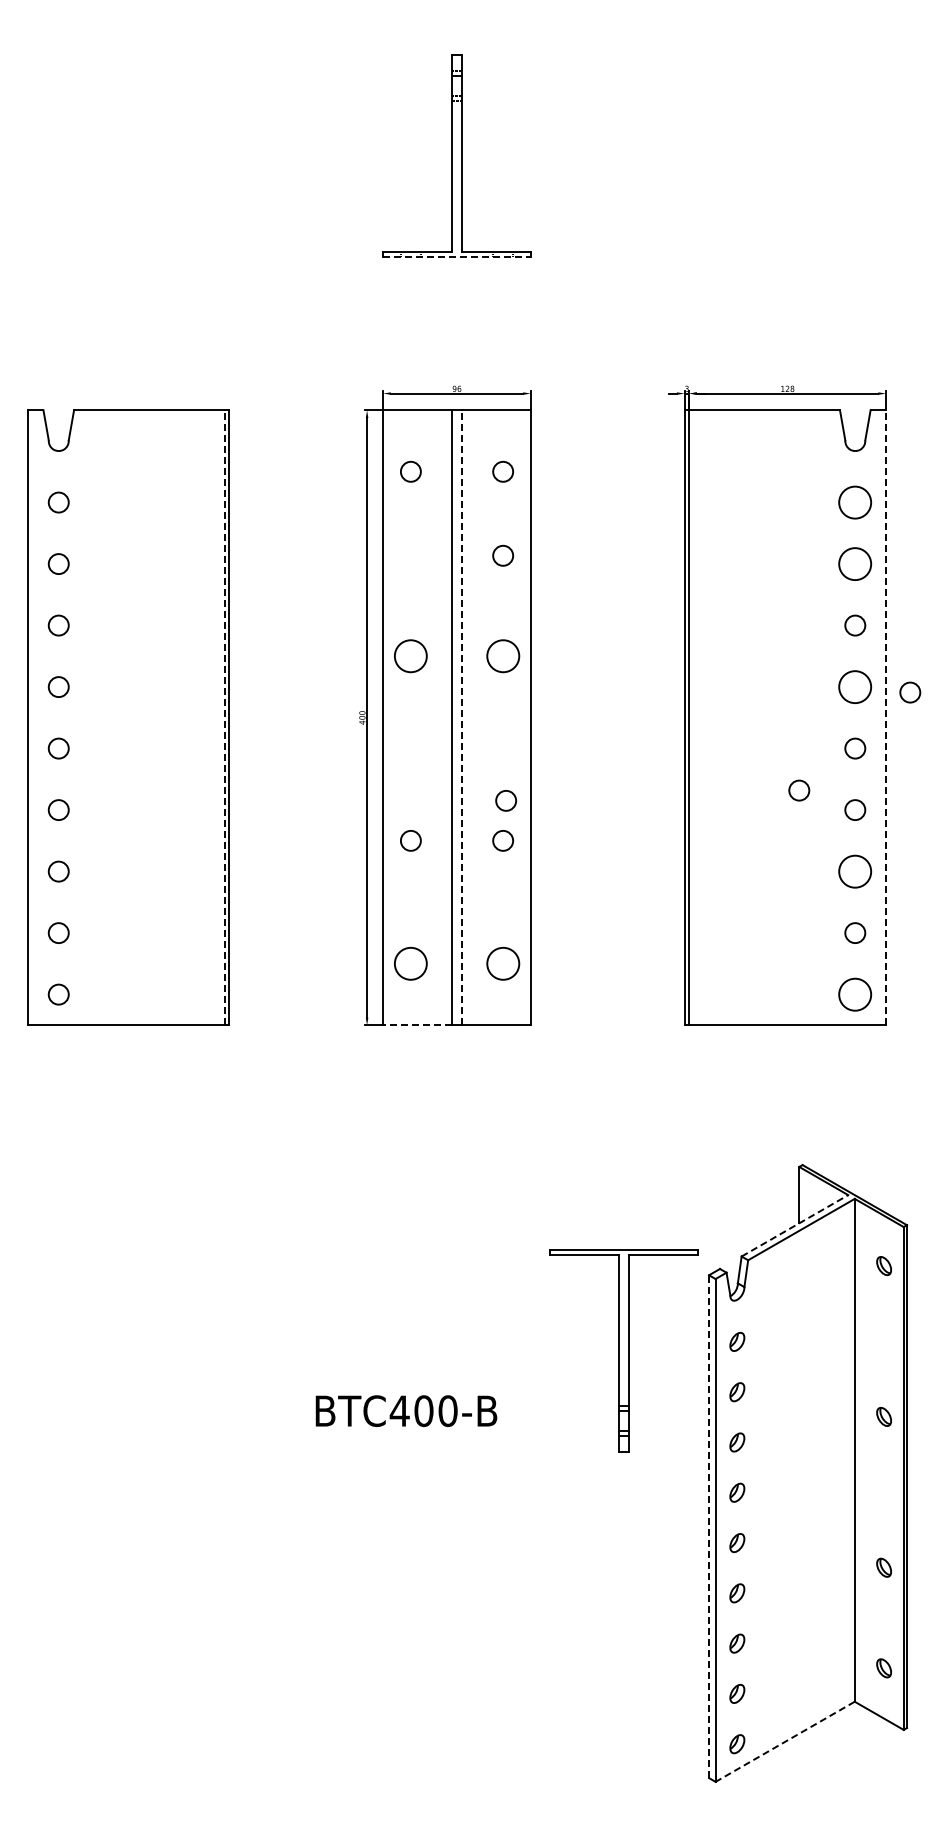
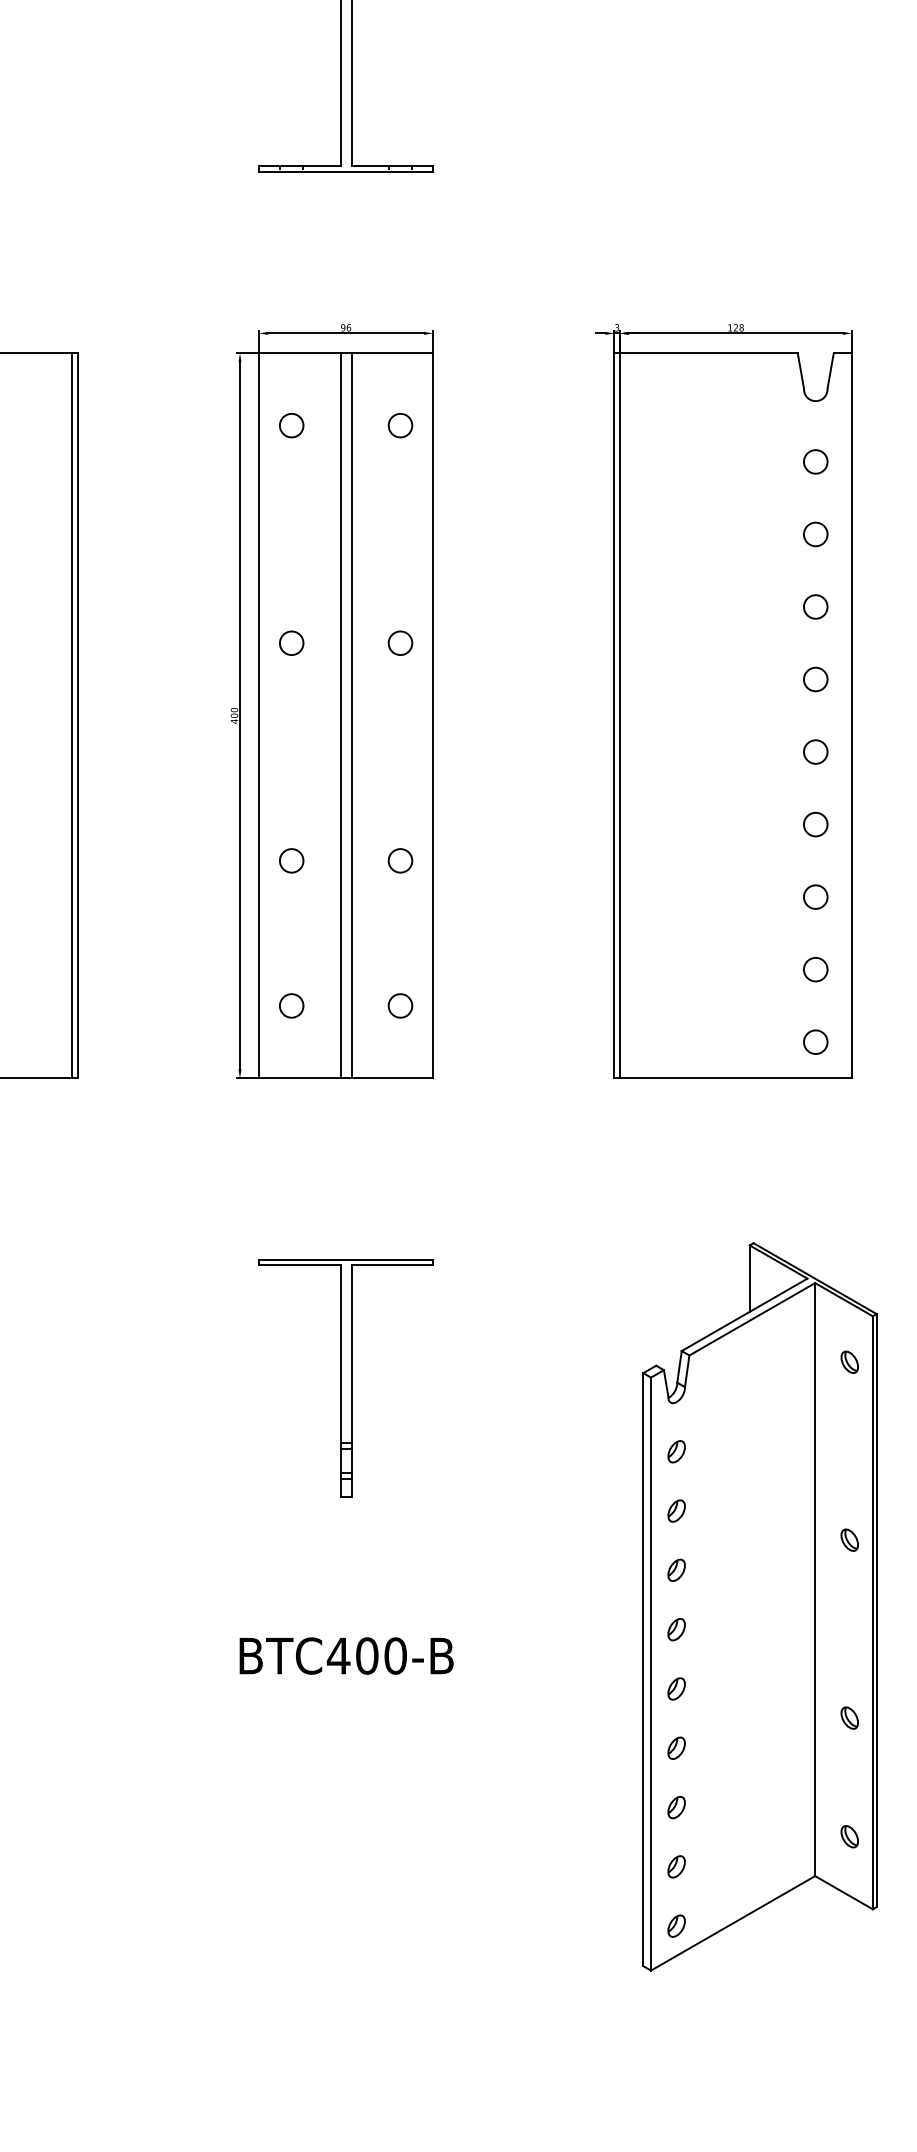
line: (457, 256) -> (346, 171), dashed -> solid
circle: (855, 502) -> (816, 461), size x0.62
circle: (502, 555) -> (399, 524), removed
circle: (855, 563) -> (816, 533), size x0.62
circle: (410, 656) -> (291, 643), size x0.62
circle: (502, 656) -> (399, 643), size x0.62
circle: (855, 686) -> (816, 678), size x0.62
circle: (910, 692) -> (880, 685), removed
line: (224, 717) -> (71, 715), dashed -> solid
line: (461, 717) -> (351, 715), dashed -> solid
line: (886, 717) -> (852, 715), dashed -> solid
circle: (799, 790) -> (749, 801), removed
circle: (505, 800) -> (403, 813), removed
circle: (855, 871) -> (816, 896), size x0.62
circle: (410, 963) -> (291, 1005), size x0.62
circle: (502, 963) -> (399, 1005), size x0.62
circle: (855, 994) -> (816, 1042), size x0.62
line: (417, 1025) -> (299, 1078), dashed -> solid
line: (794, 1225) -> (744, 1314), dashed -> solid
part: (623, 1350) -> (345, 1378), moved
text: (406, 1410) -> (346, 1655), moved
line: (709, 1526) -> (643, 1669), dashed -> solid
line: (784, 1742) -> (732, 1924), dashed -> solid

